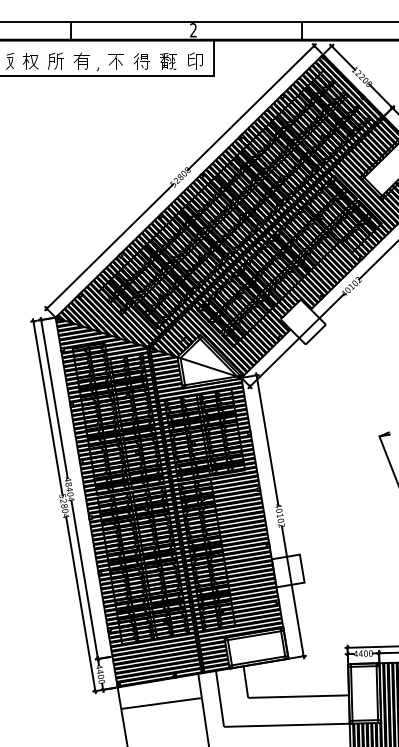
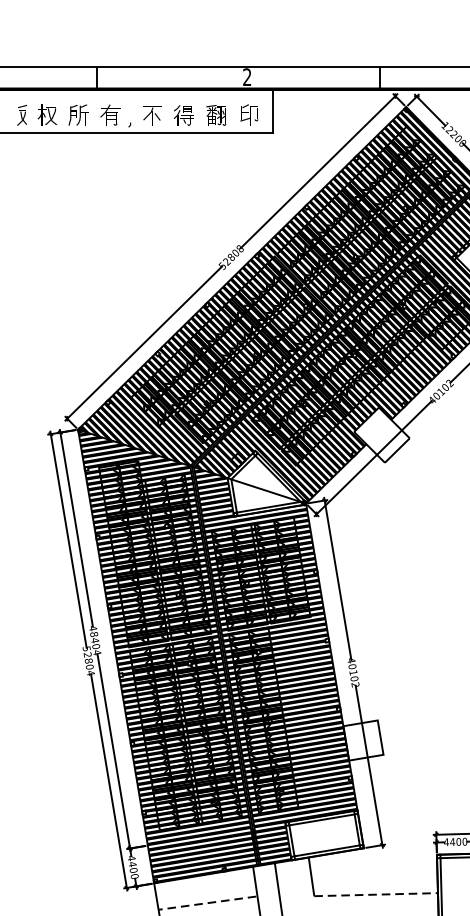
line: (298, 696) -> (376, 894), solid -> dashed
line: (160, 703) -> (206, 903), solid -> dashed

